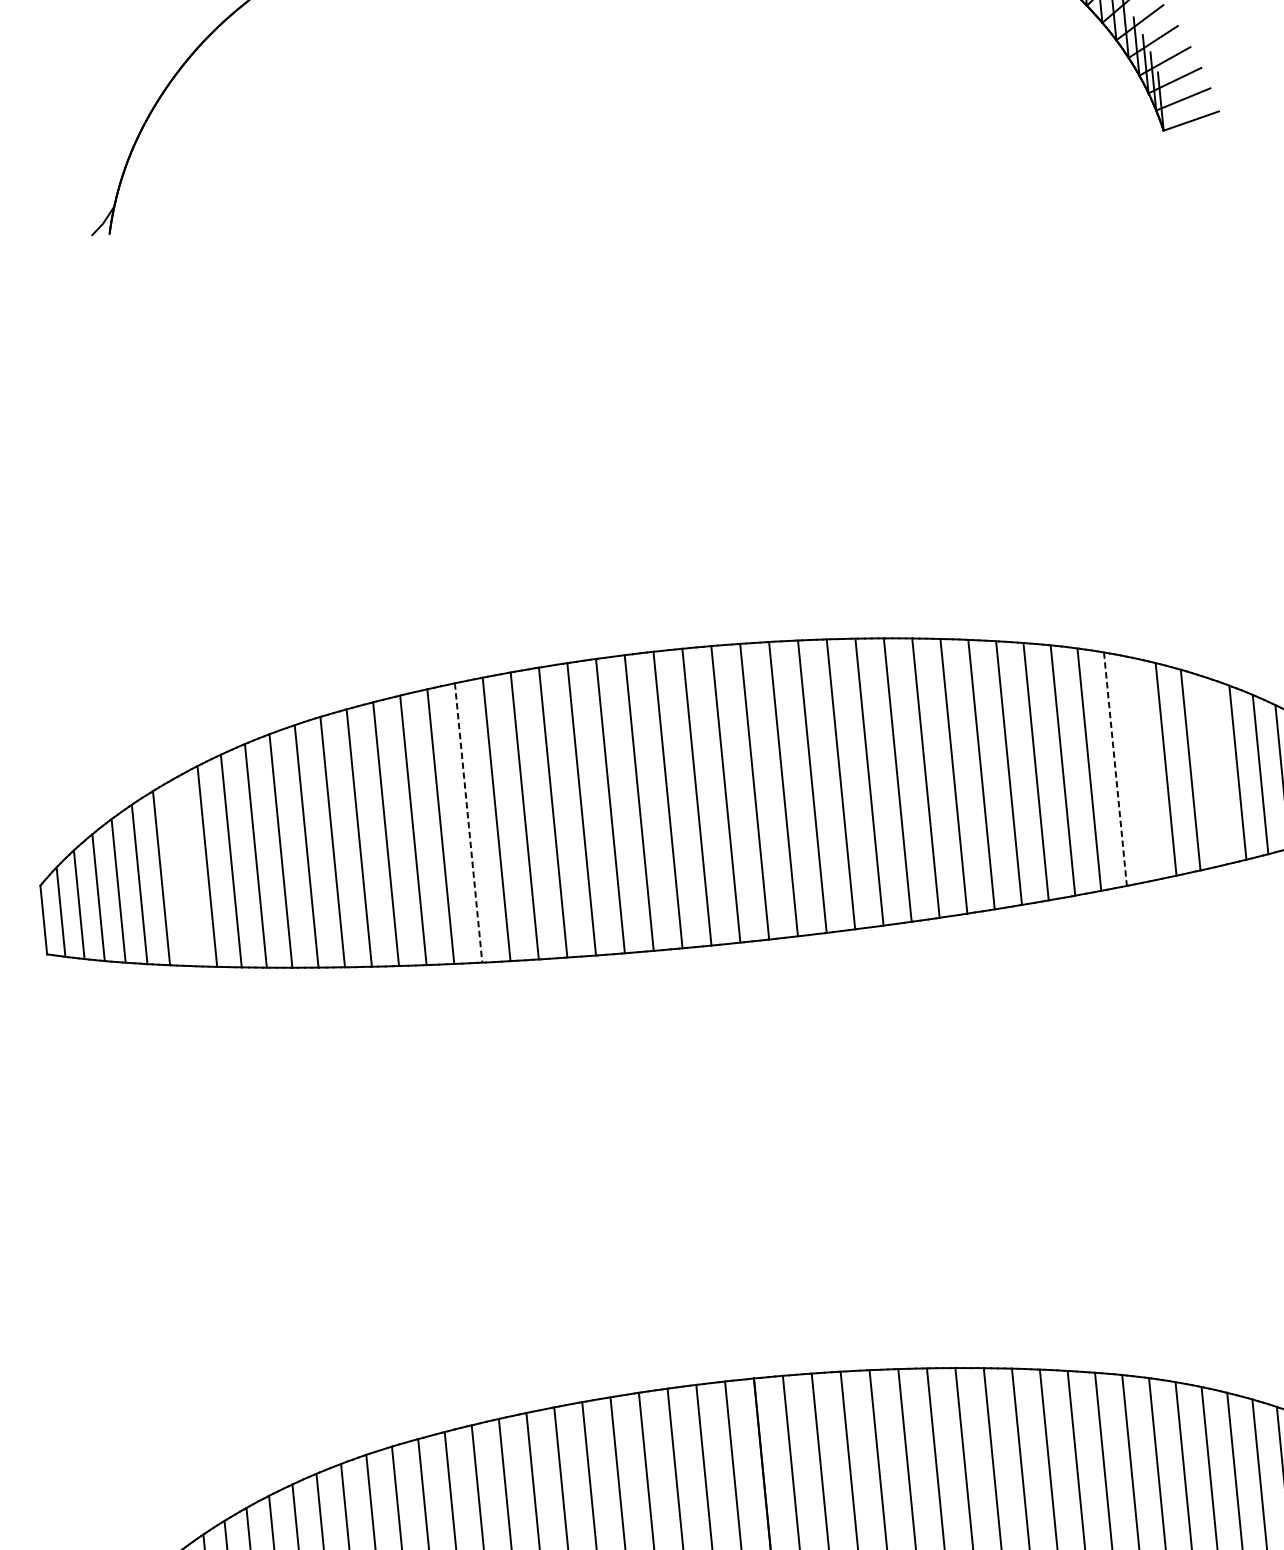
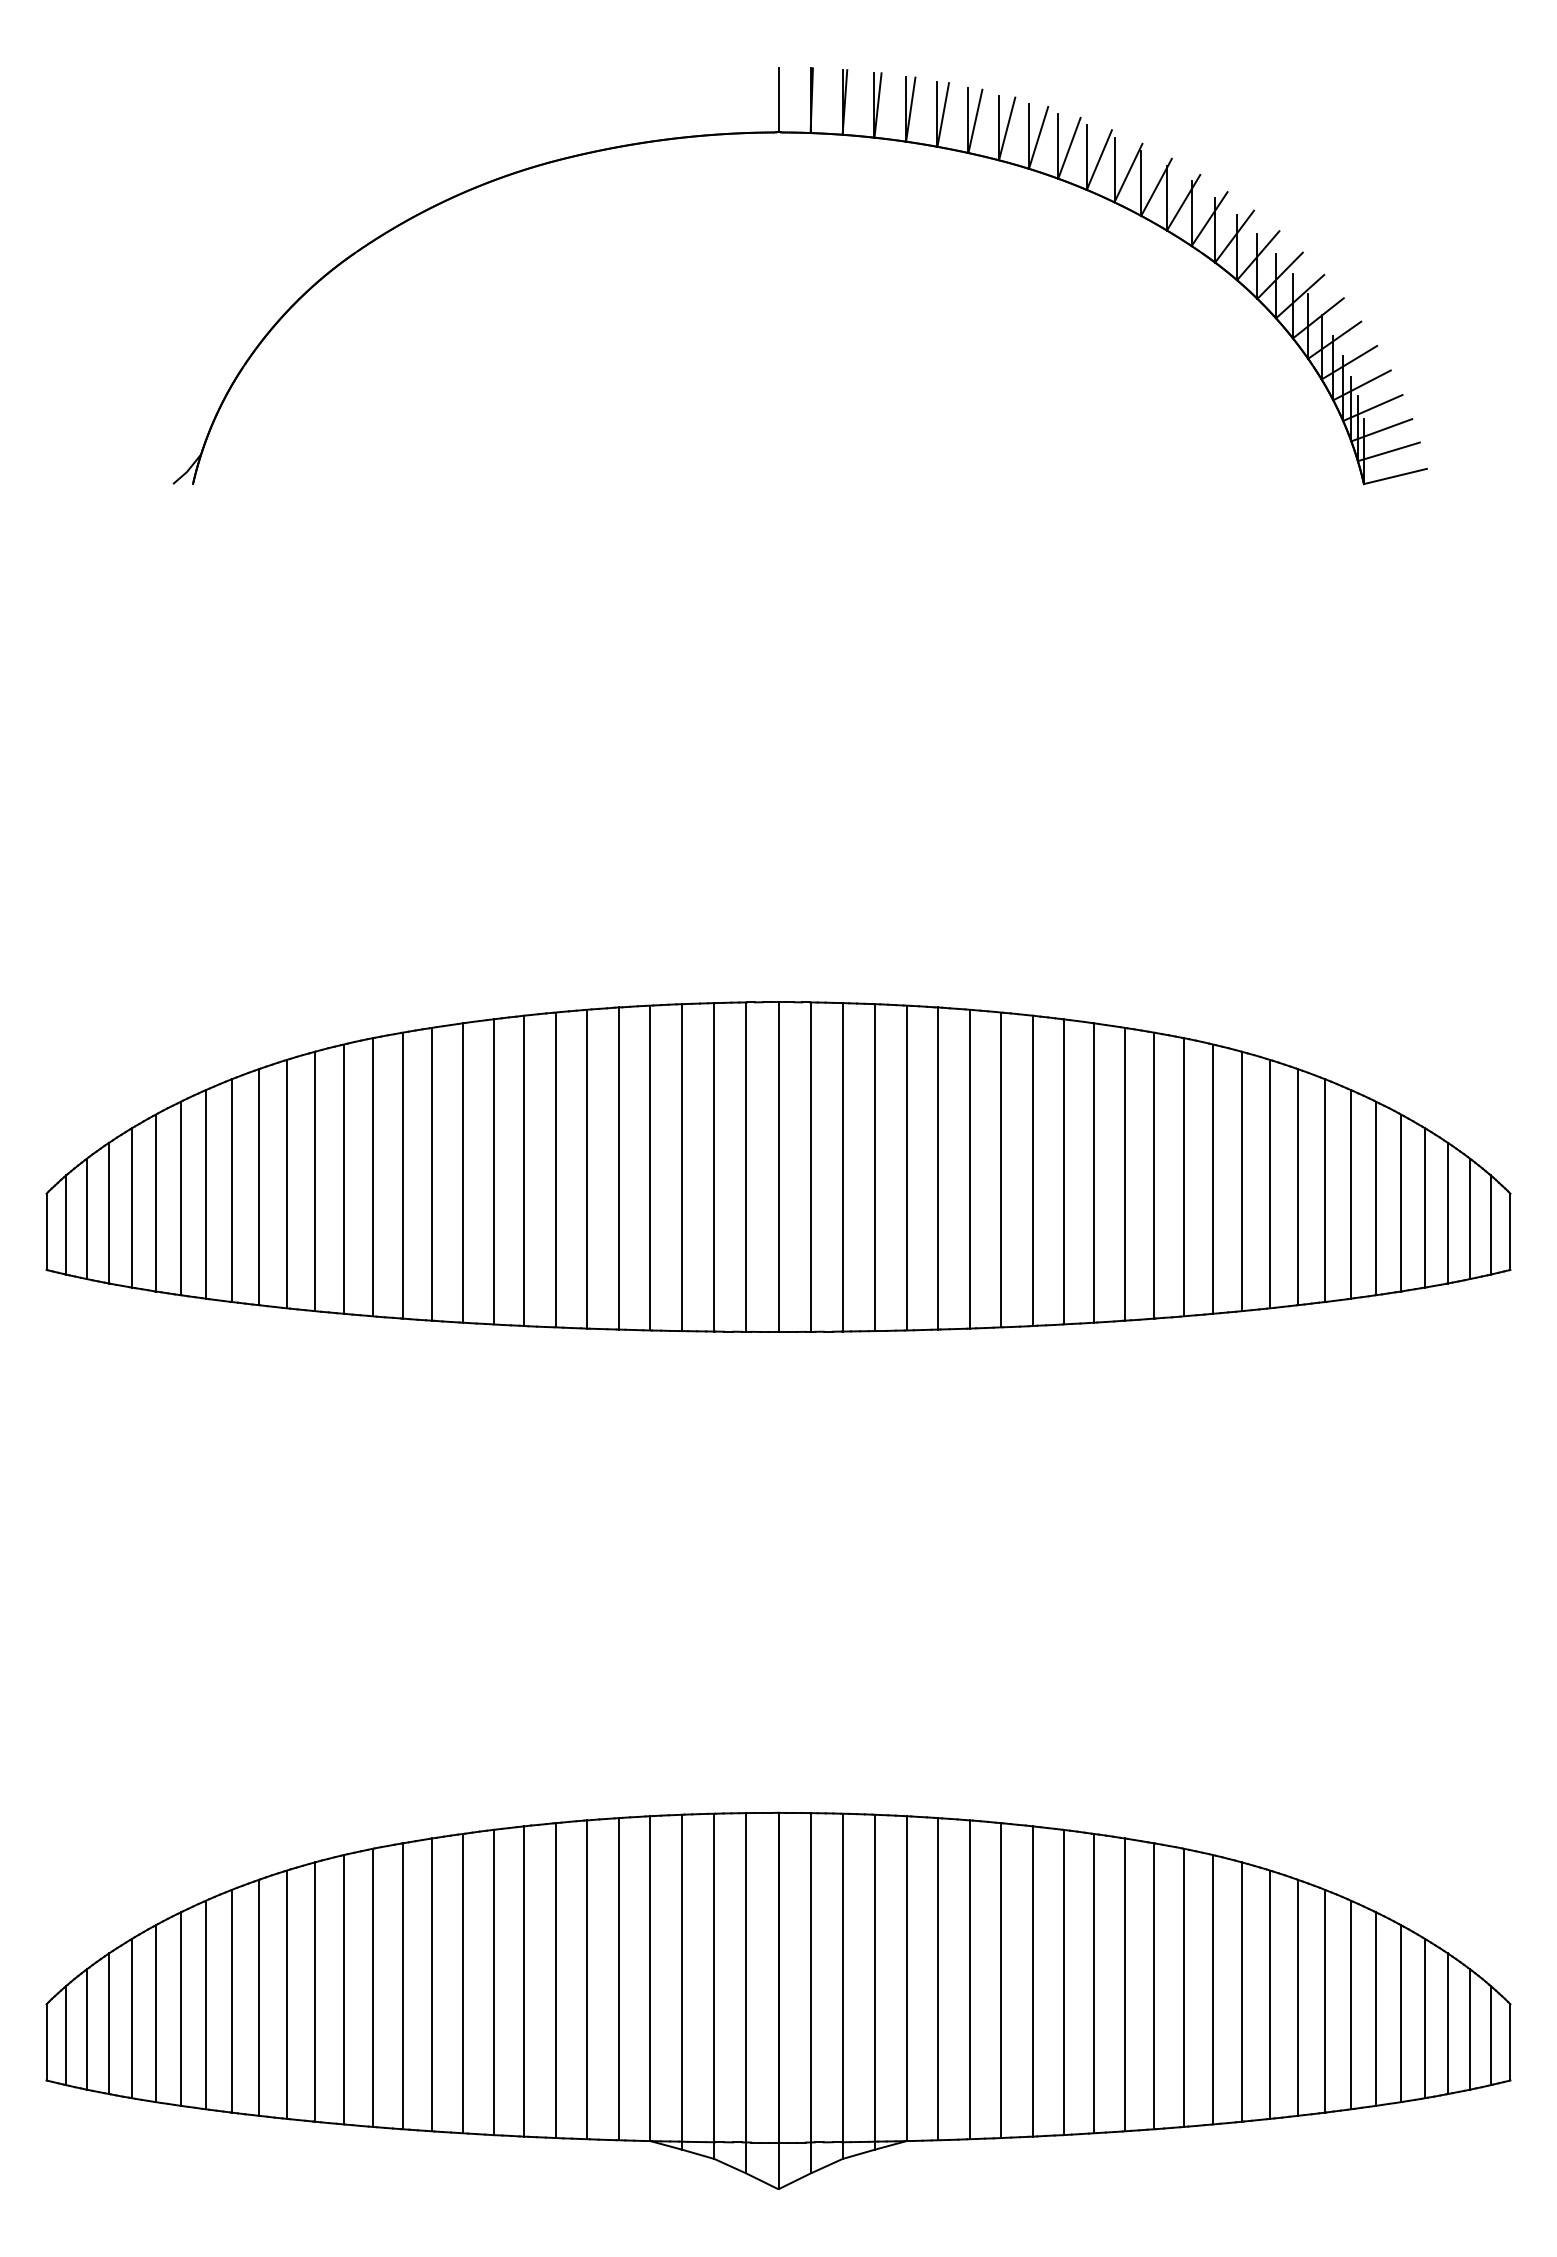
line: (1141, 768) -> (1270, 1183), added
line: (1115, 769) -> (1242, 1181), dashed -> solid
line: (1214, 770) -> (1350, 1193), added
line: (468, 823) -> (524, 1171), dashed -> solid
line: (184, 871) -> (206, 1193), added

